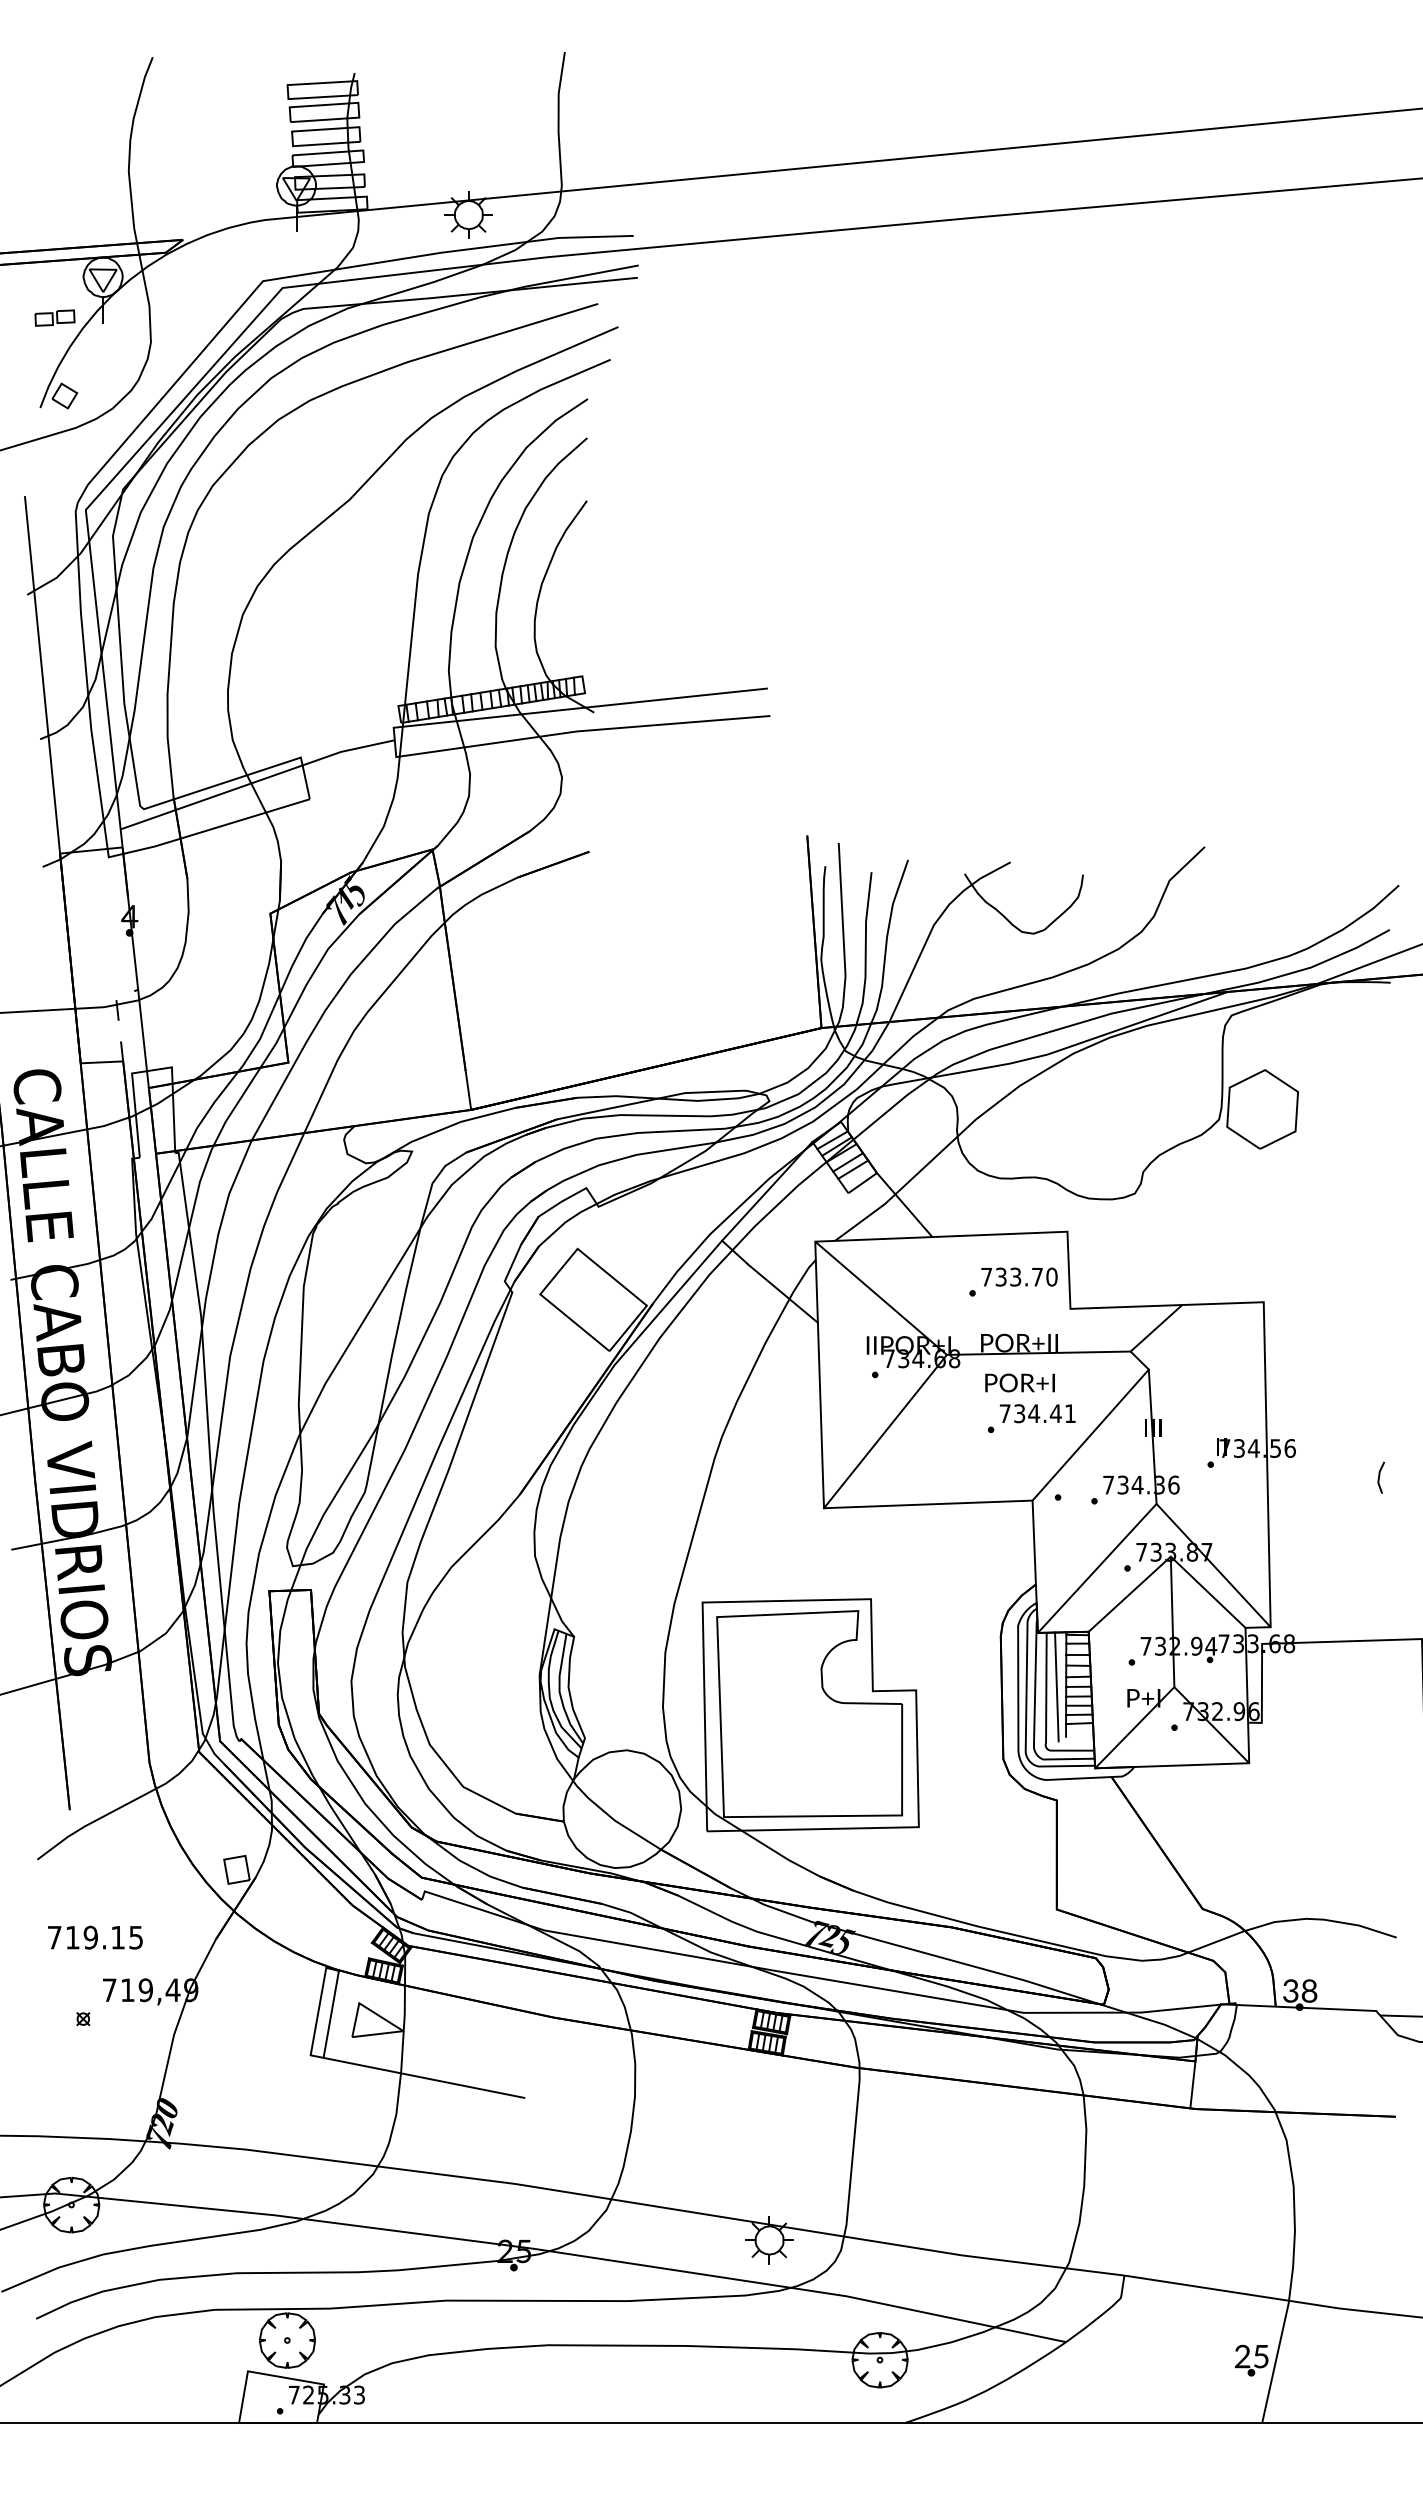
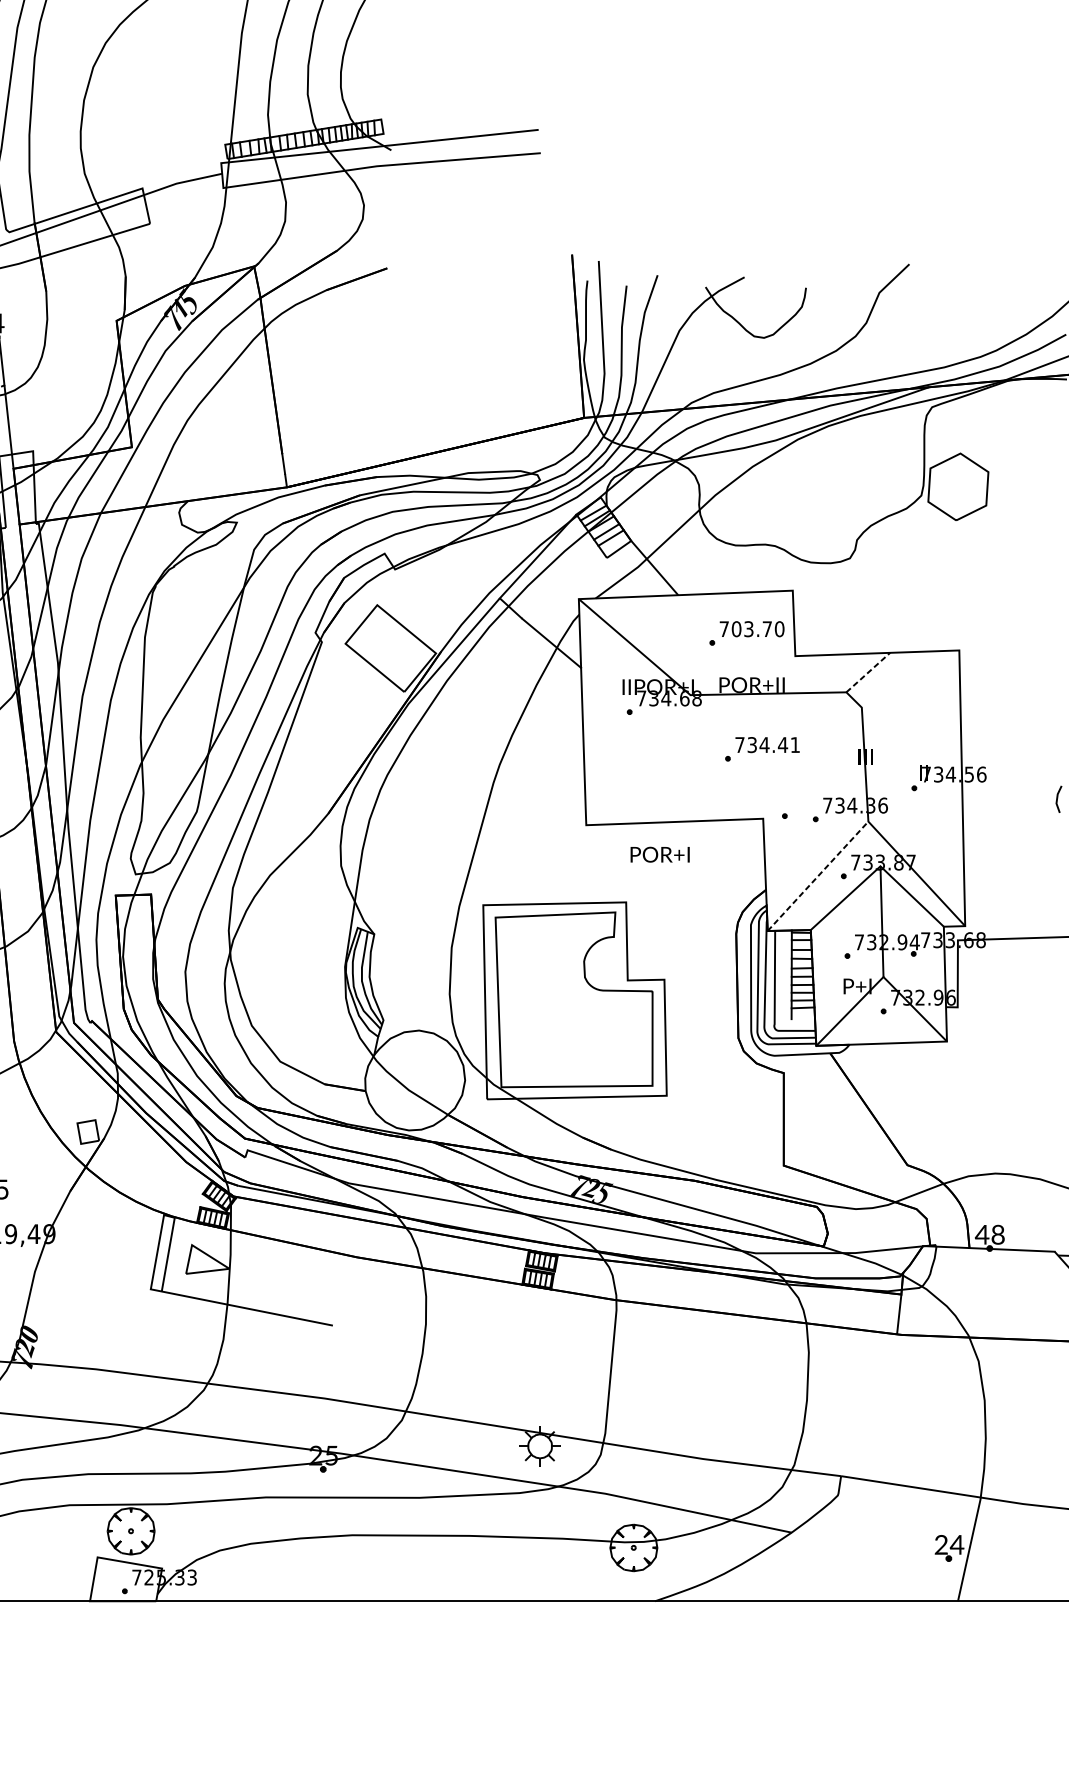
text: (1000, 1276) -> (736, 628), 733.70 -> 703.70
line: (1156, 1328) -> (868, 672), solid -> dashed
text: (1019, 1382) -> (659, 854), moved
line: (885, 1431) -> (638, 760), removed
line: (1090, 1434) -> (812, 762), removed
line: (1097, 1568) -> (818, 876), solid -> dashed
line: (1056, 1686) -> (783, 976), removed
text: (1290, 1990) -> (982, 1234), 38 -> 48
text: (1260, 2356) -> (956, 1544), 25 -> 24

